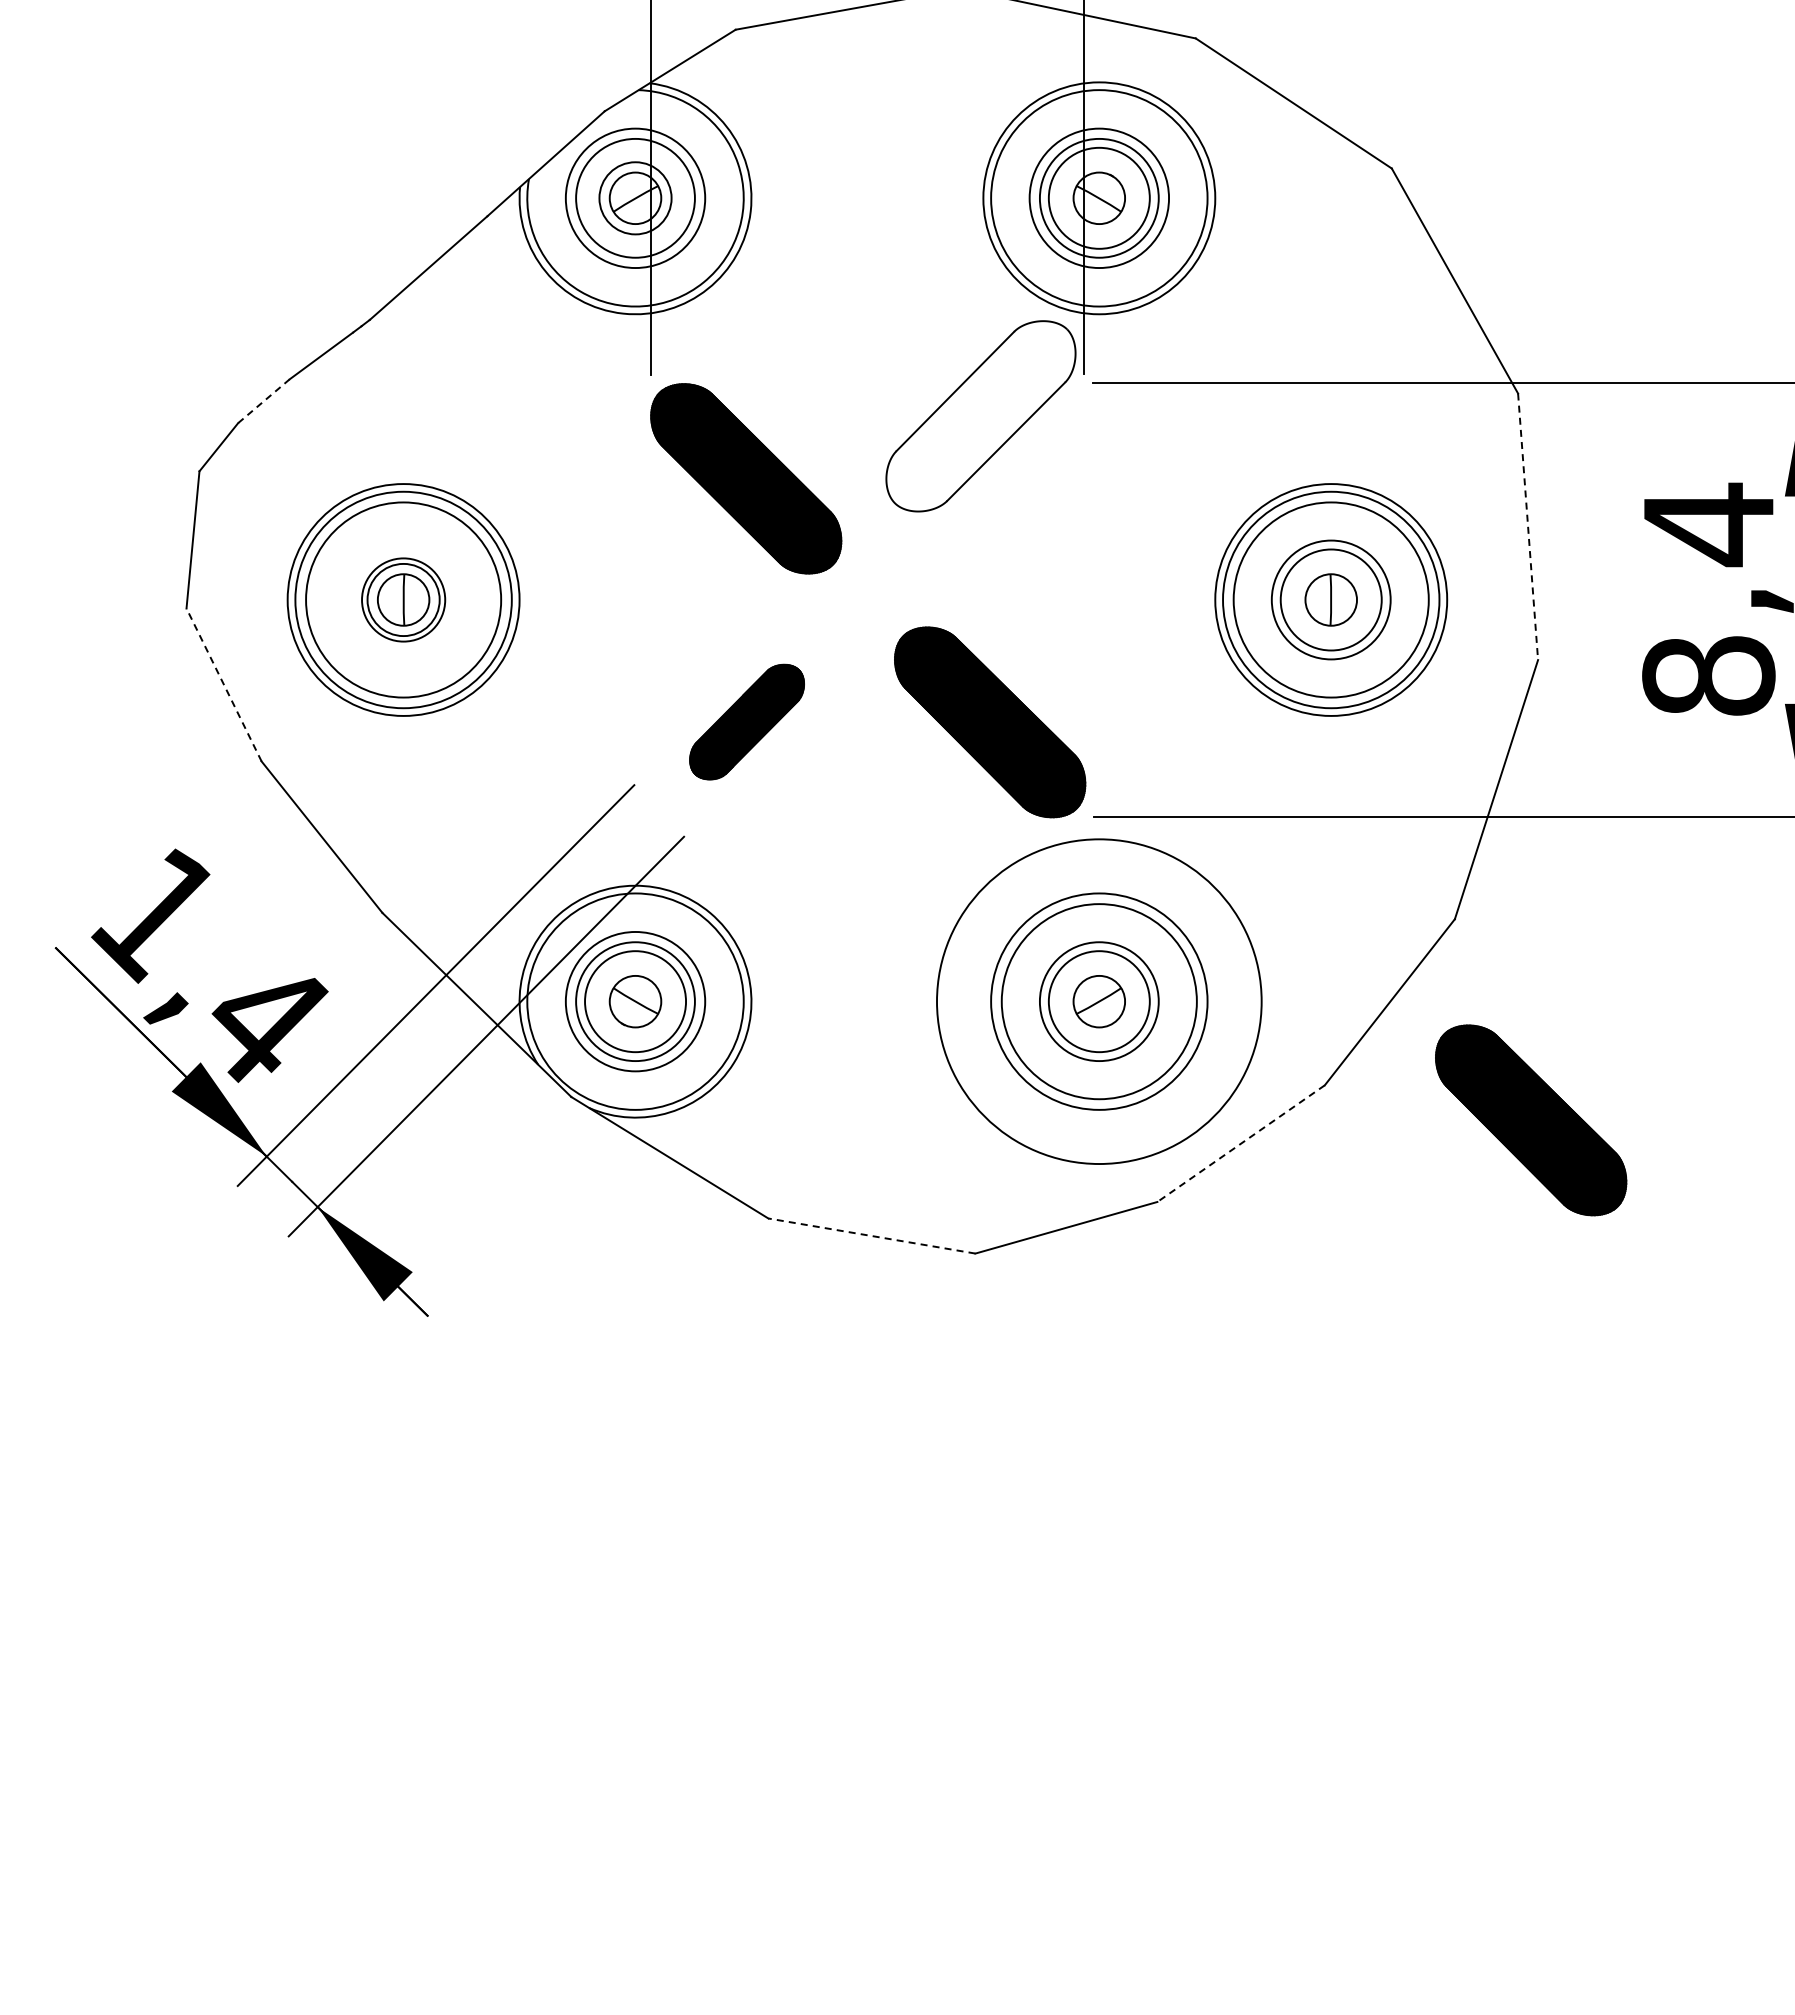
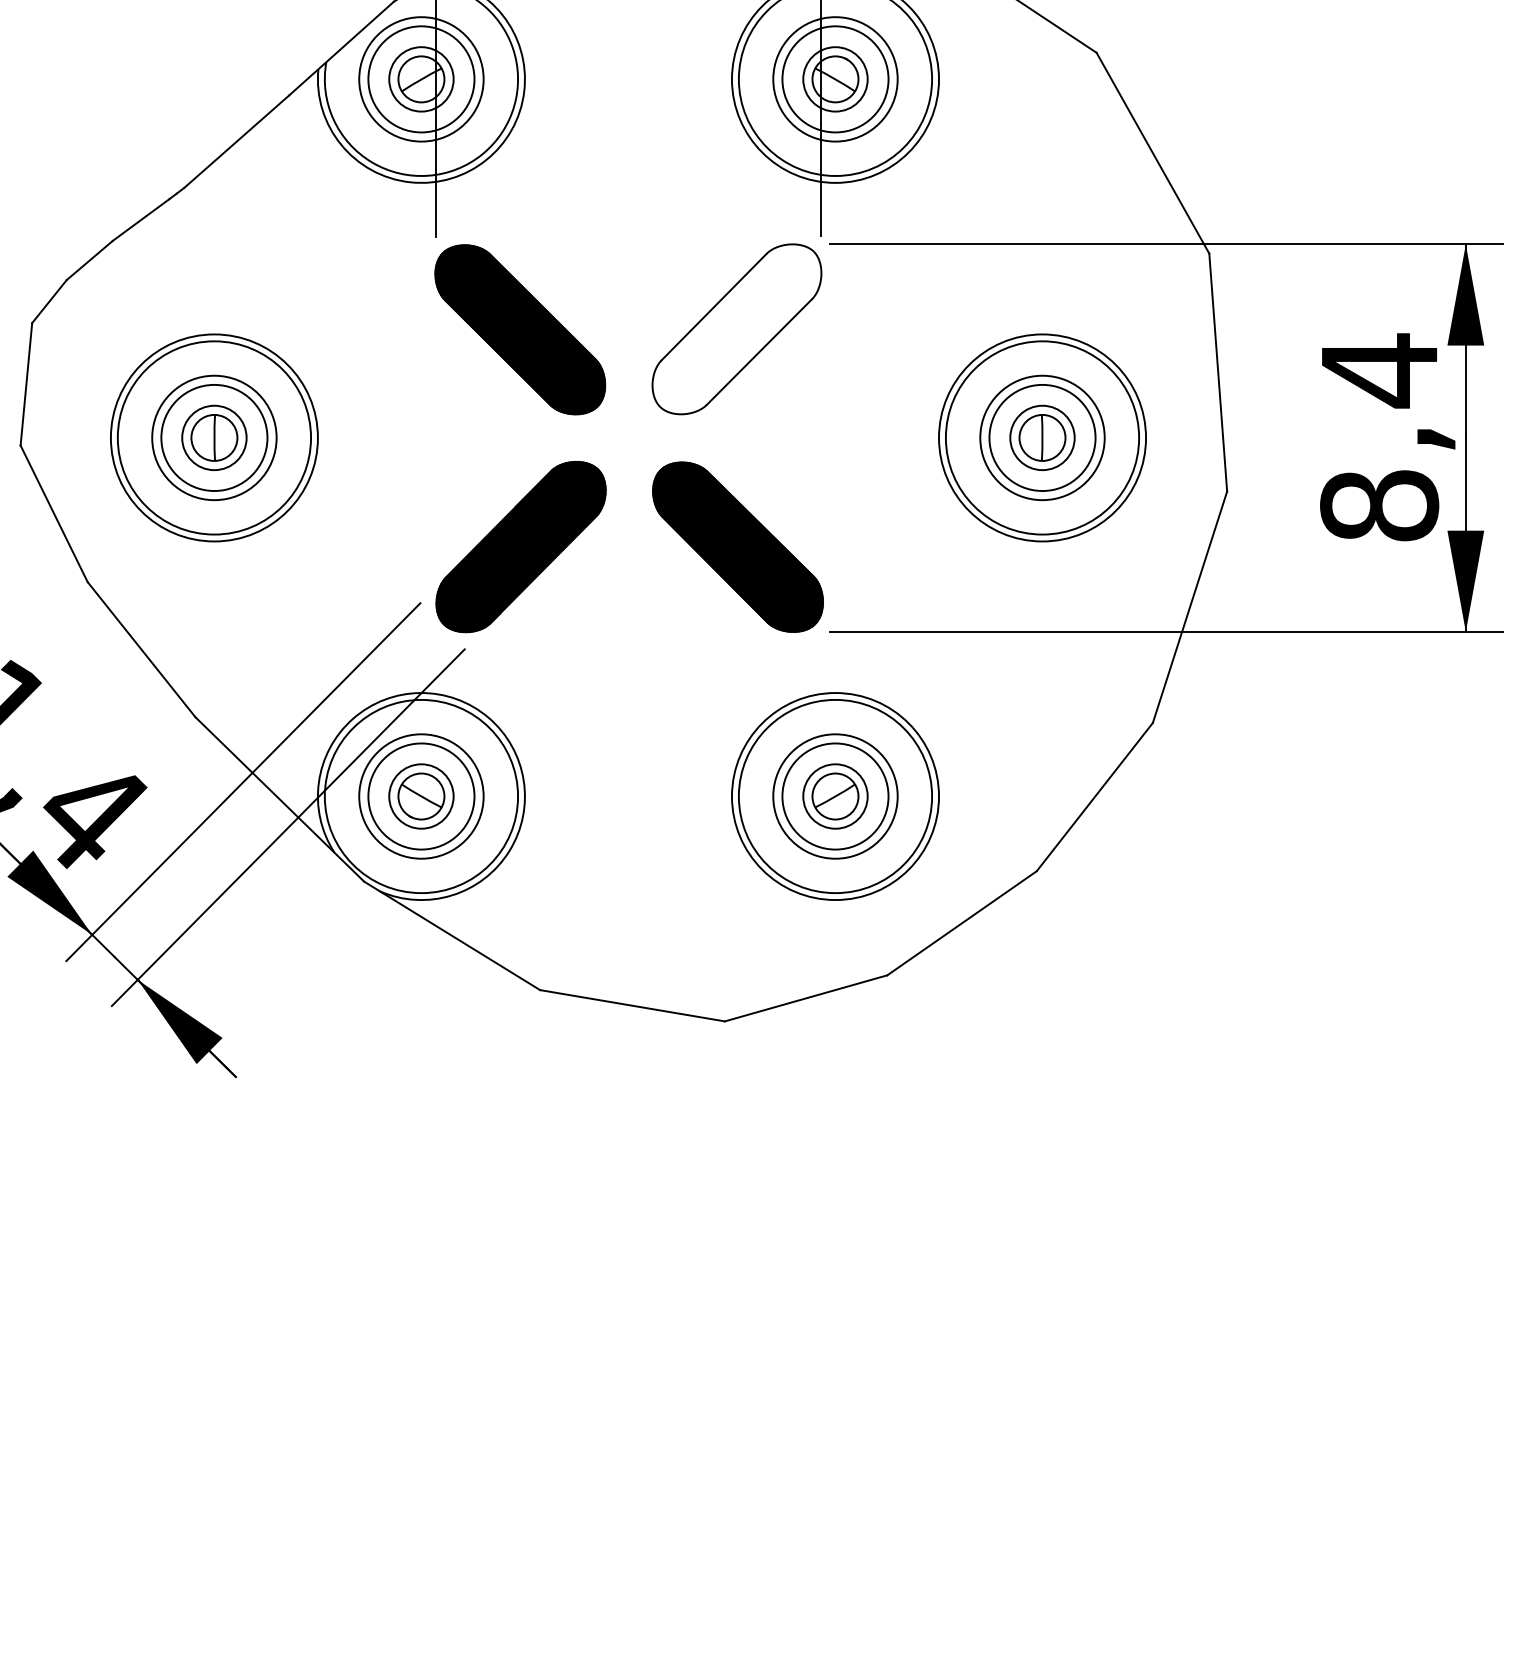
circle: (1099, 198) -> (835, 79), size x0.71
line: (263, 401) -> (89, 260), dashed -> solid
part: (980, 416) -> (736, 329), moved
line: (1528, 526) -> (1218, 372), dashed -> solid
circle: (403, 599) -> (214, 437), size x0.71
circle: (403, 599) -> (214, 437), size x1.43
circle: (1330, 599) -> (1041, 437), size x0.71
circle: (1331, 599) -> (1042, 437), size x0.71
line: (223, 684) -> (53, 513), dashed -> solid
part: (746, 721) -> (520, 546), size x1.67
circle: (635, 1001) -> (421, 796), size x0.71
circle: (1099, 1001) -> (835, 796), size x0.71
circle: (1099, 1001) -> (835, 796), size x0.71
circle: (1099, 1001) -> (835, 796), size x0.71
part: (1531, 1120) -> (1221, 902), removed
line: (1240, 1143) -> (961, 923), dashed -> solid
line: (871, 1236) -> (632, 1006), dashed -> solid

